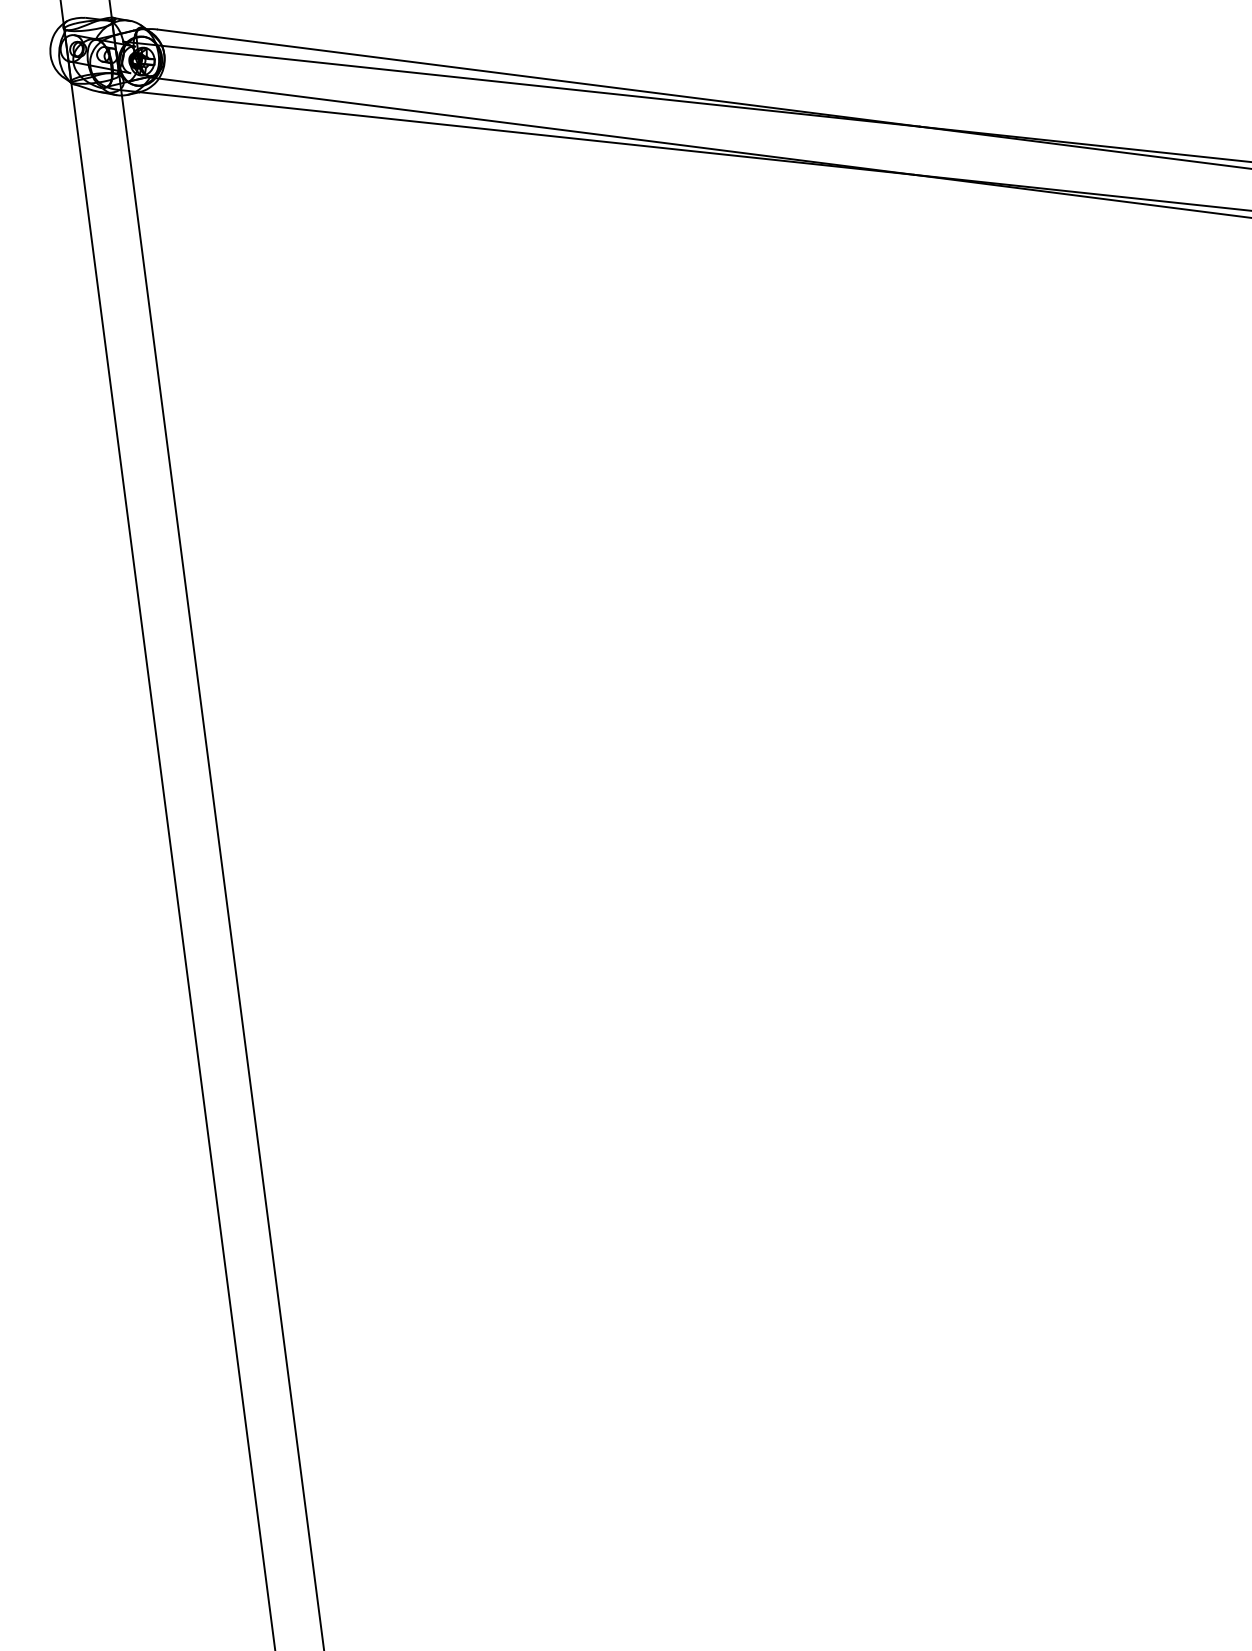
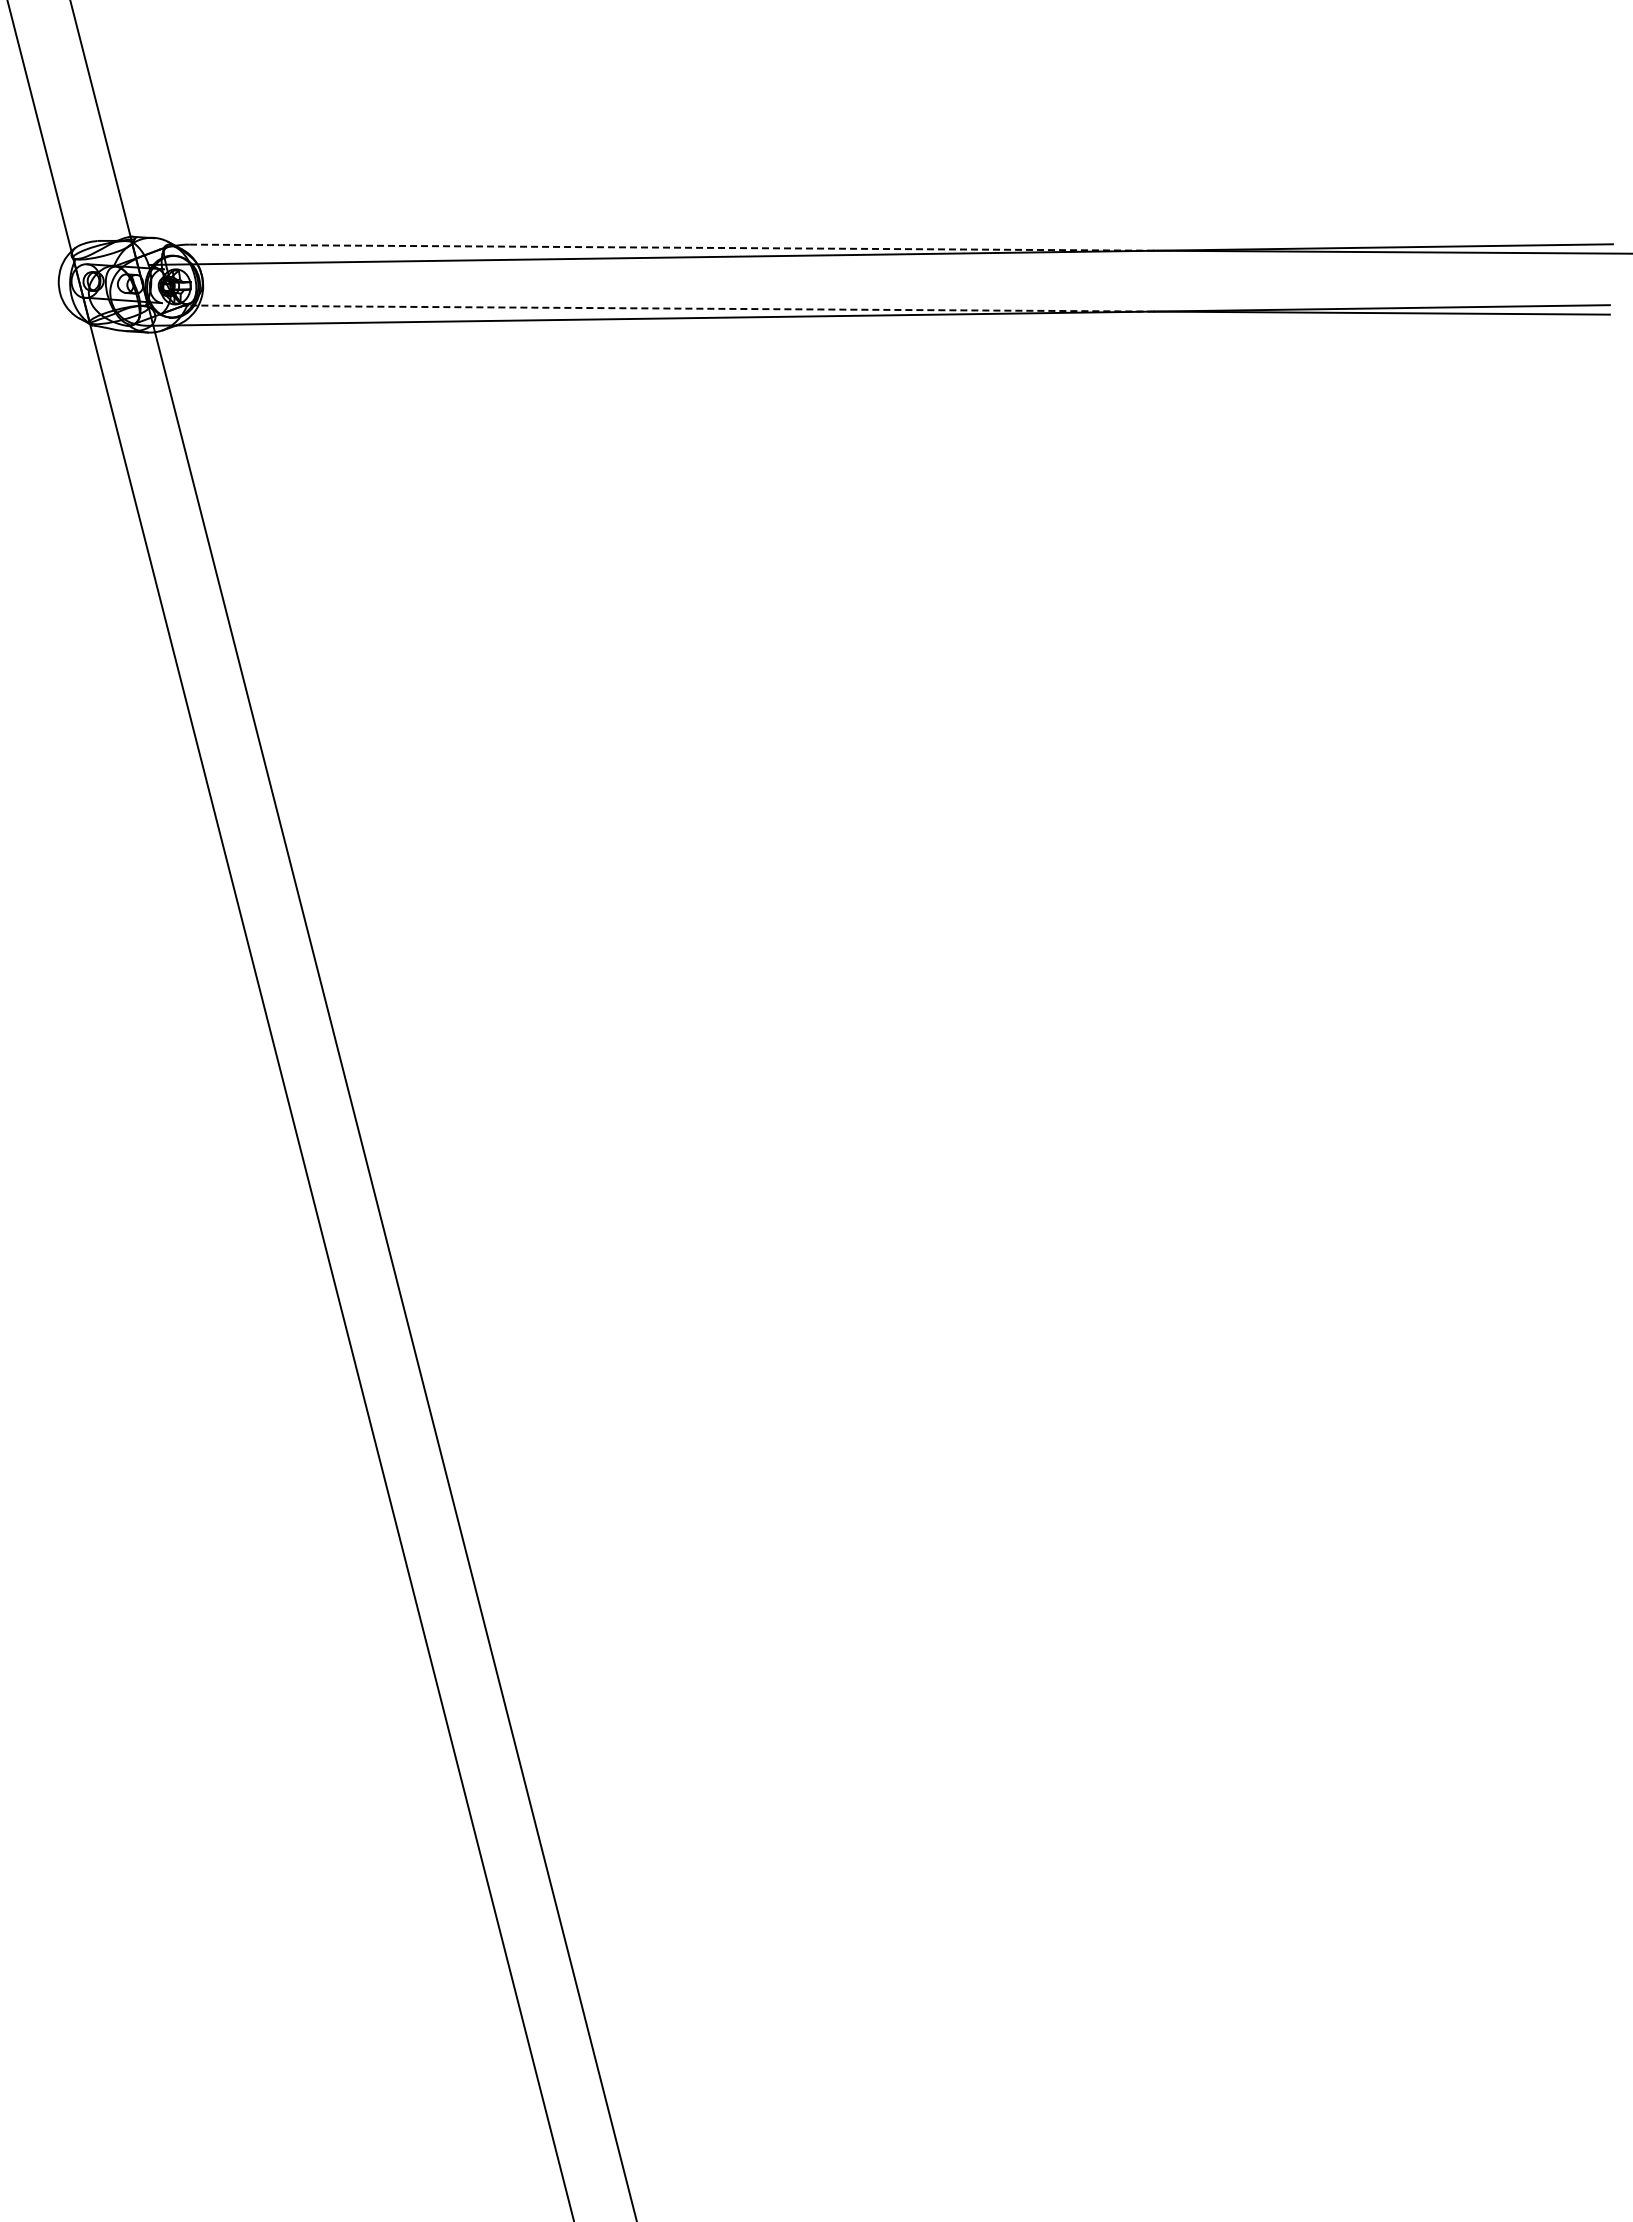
line: (538, 77) -> (671, 247), solid -> dashed
line: (532, 126) -> (671, 308), solid -> dashed

